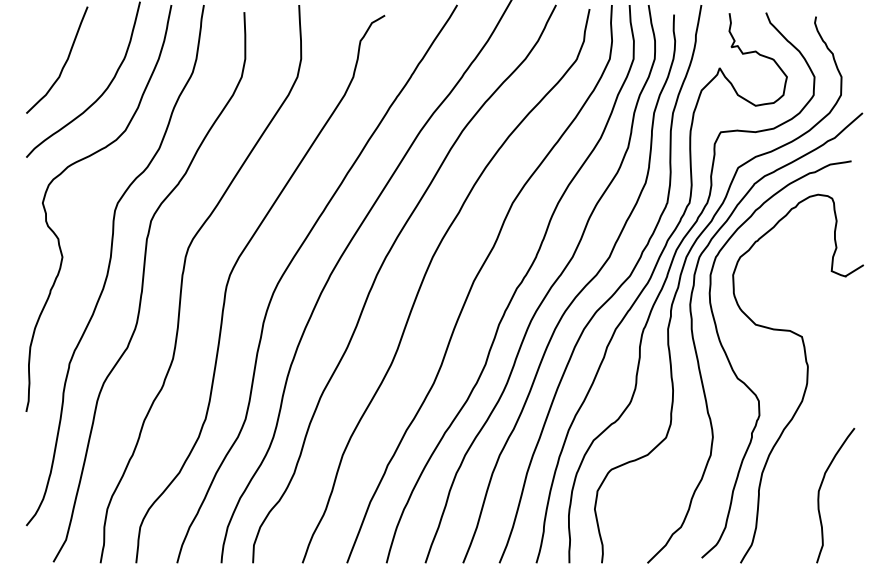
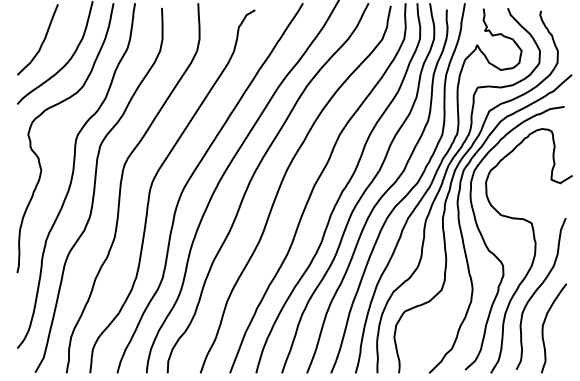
curve: (810, 438) -> (537, 290), added

